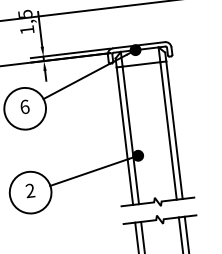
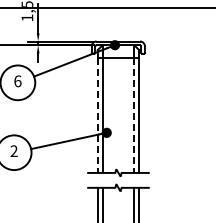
line: (168, 131) -> (134, 115), solid -> dashed
line: (124, 136) -> (97, 115), solid -> dashed

